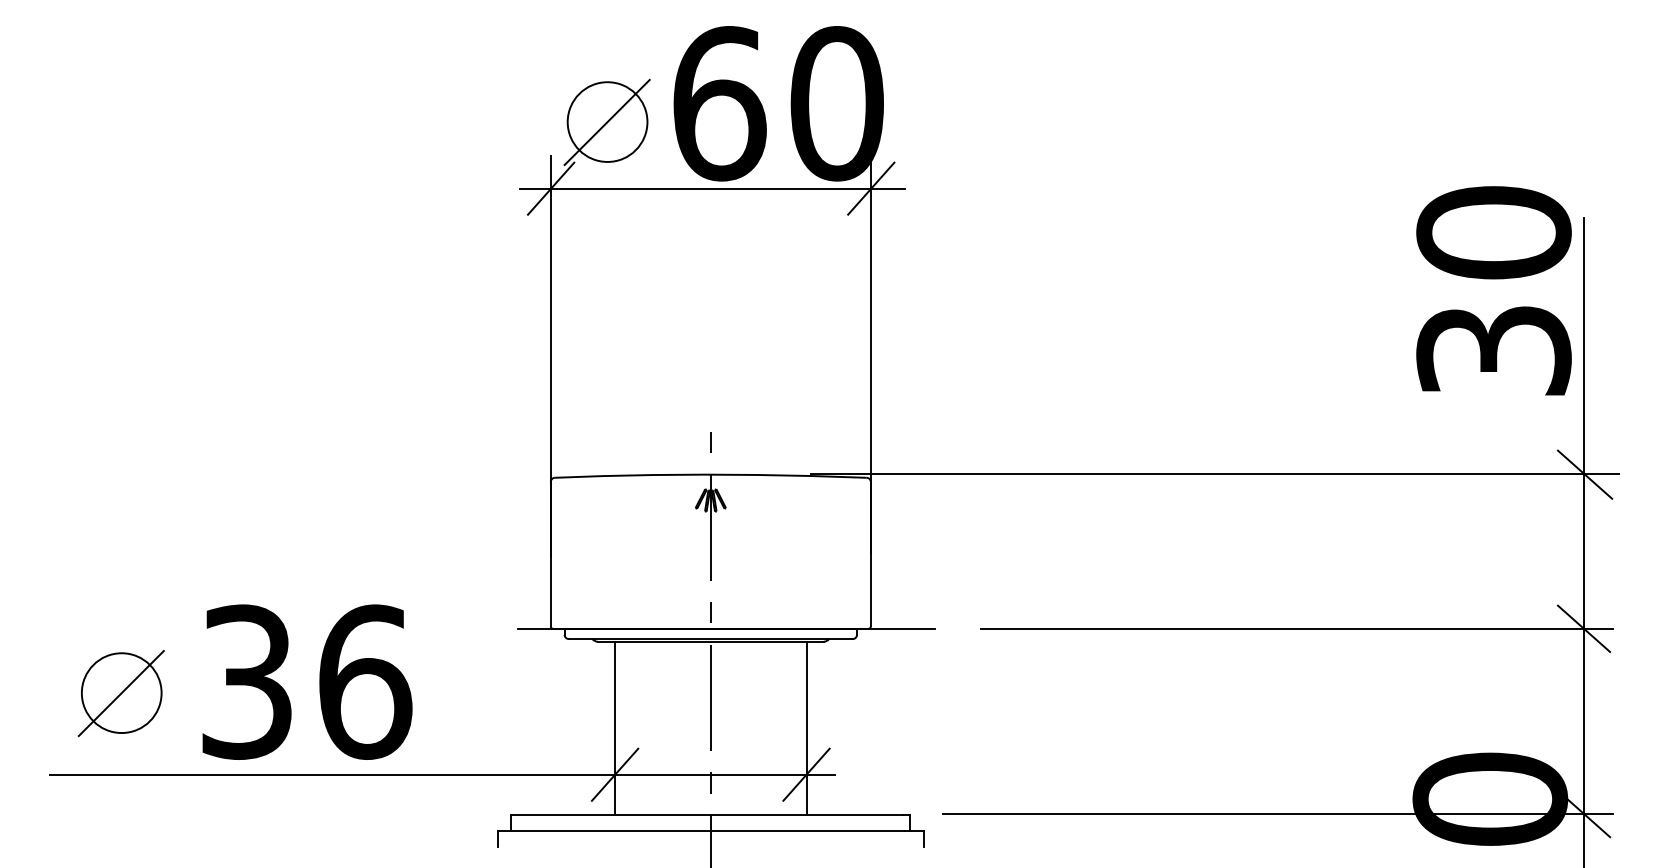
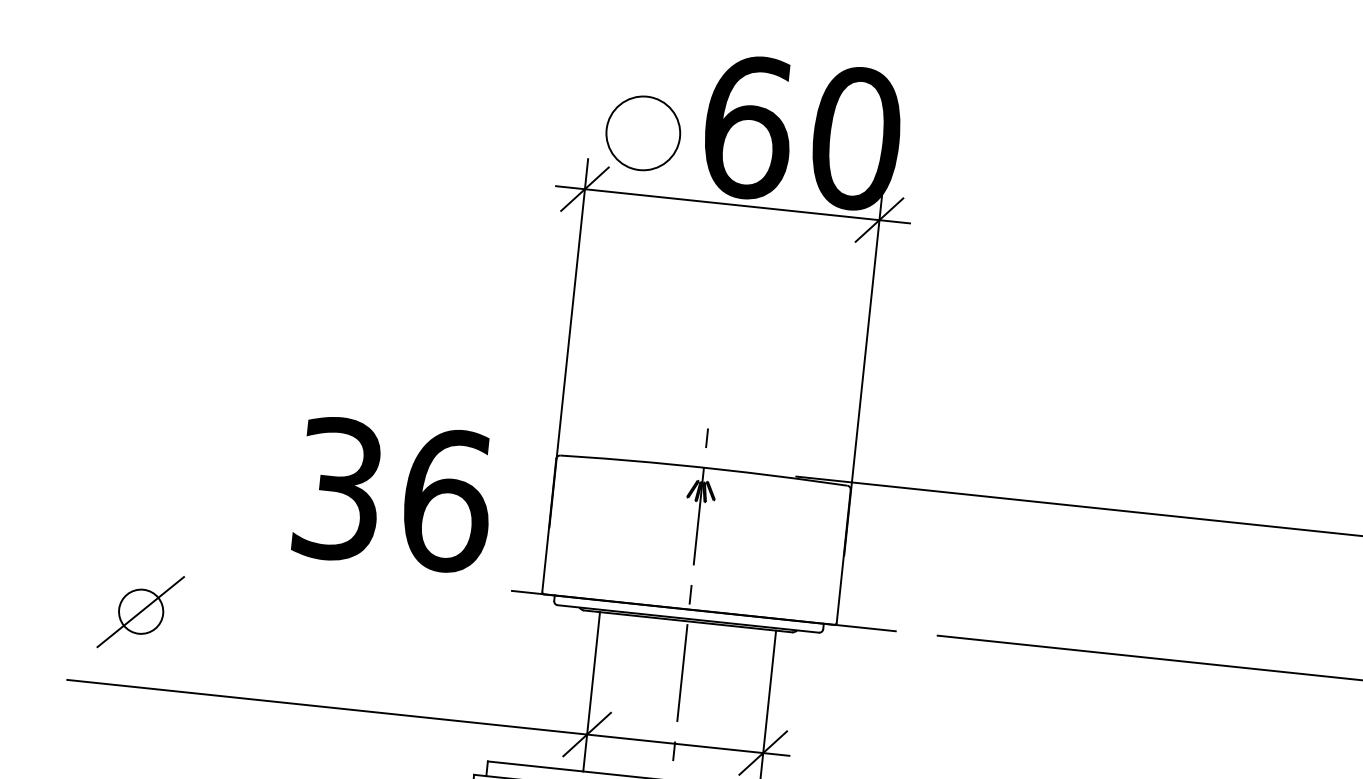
line: (606, 122) -> (642, 133), removed
text: (307, 681) -> (394, 494), moved
circle: (121, 693) -> (140, 612), size x0.6

